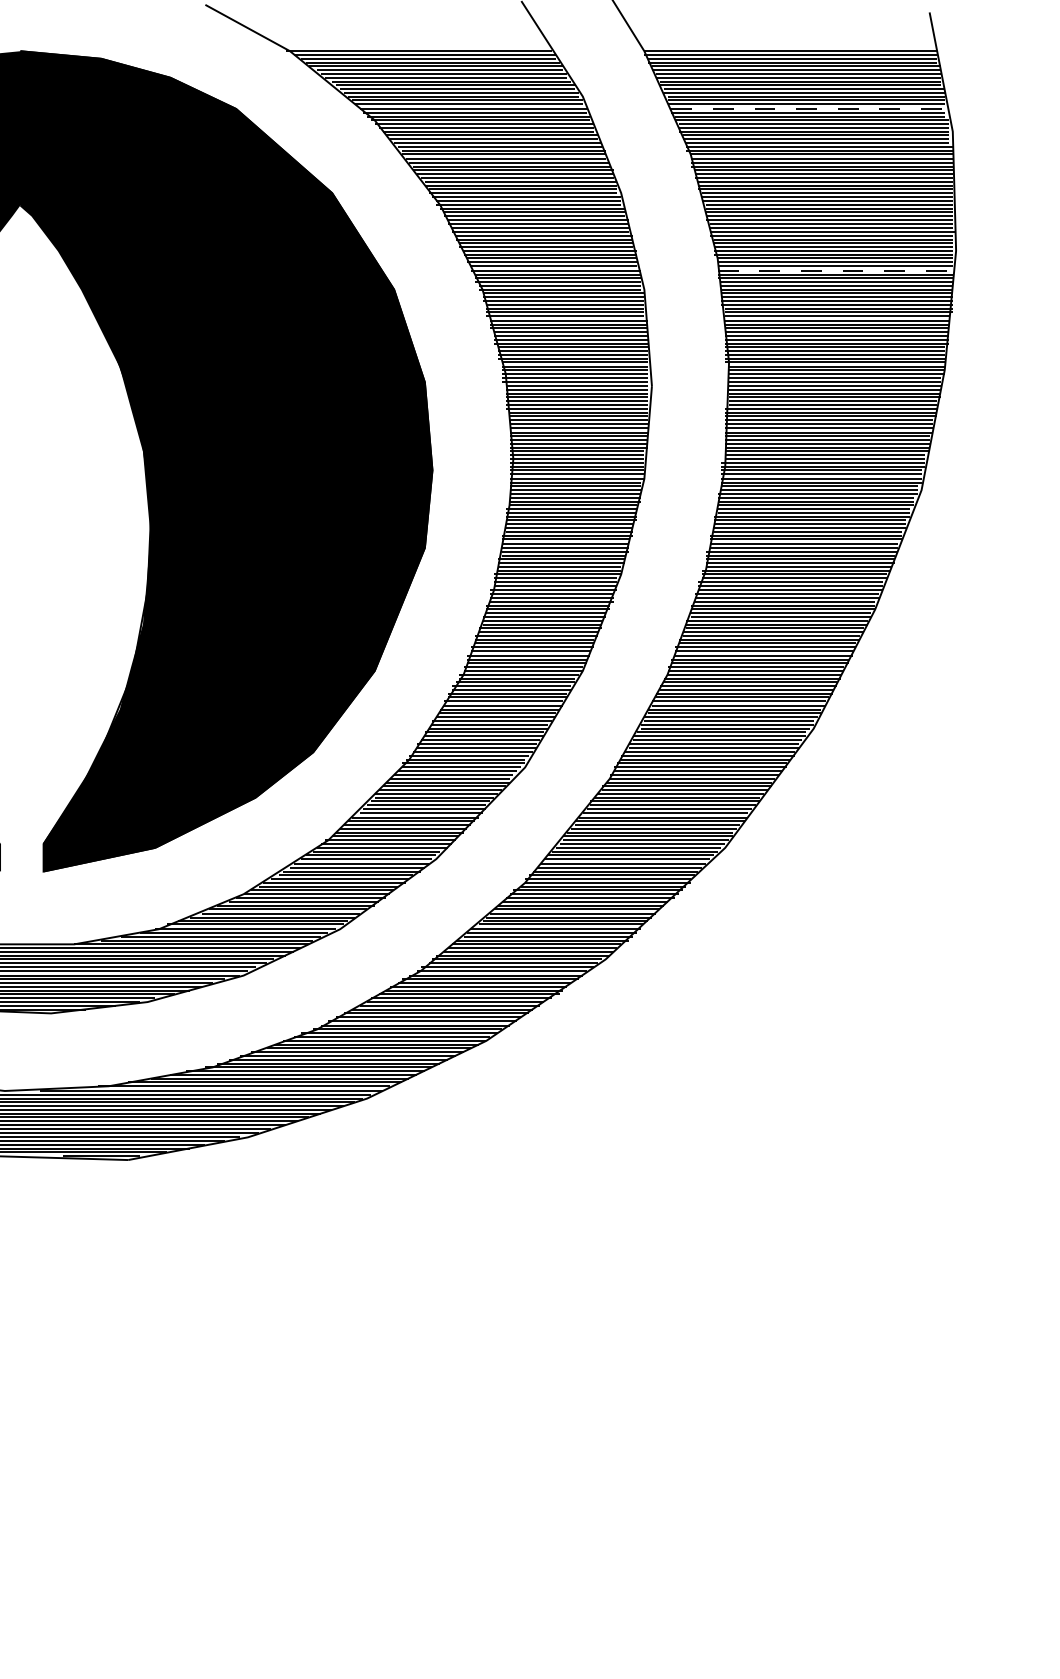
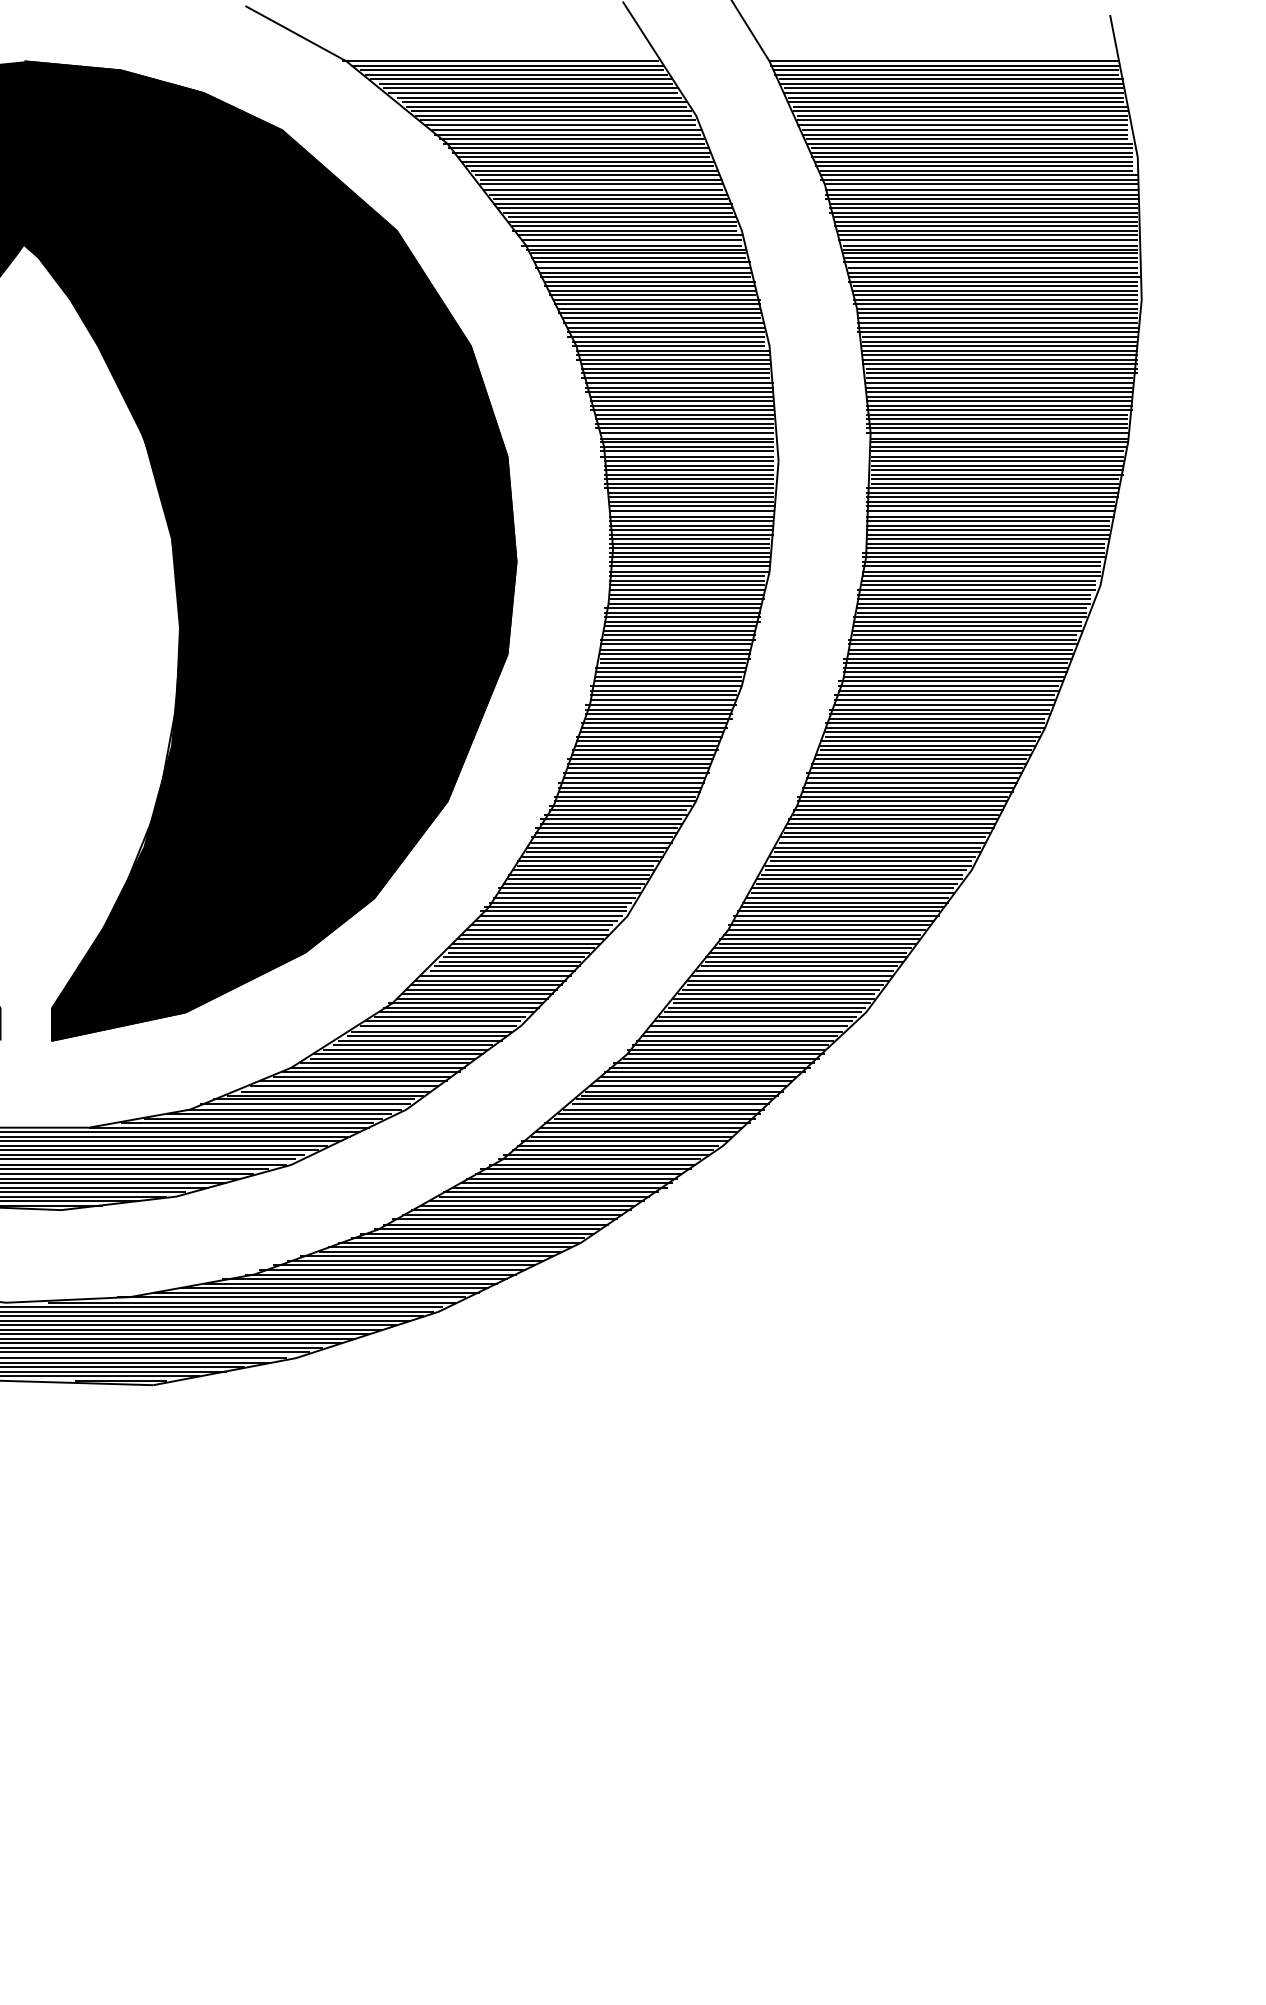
line: (808, 108) -> (965, 129), dashed -> solid
line: (835, 270) -> (997, 323), dashed -> solid

